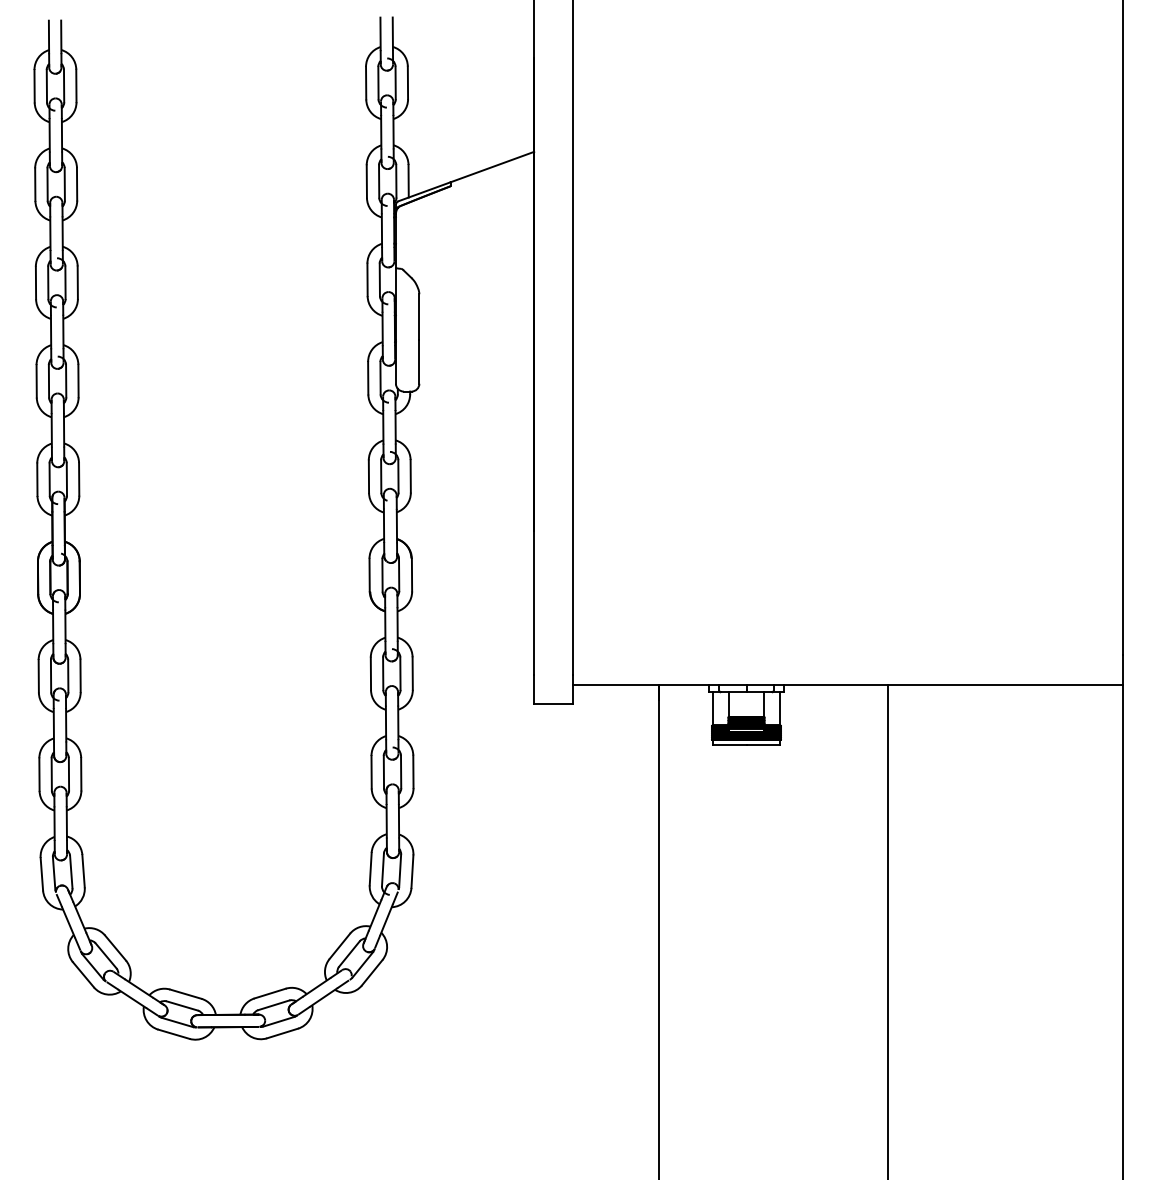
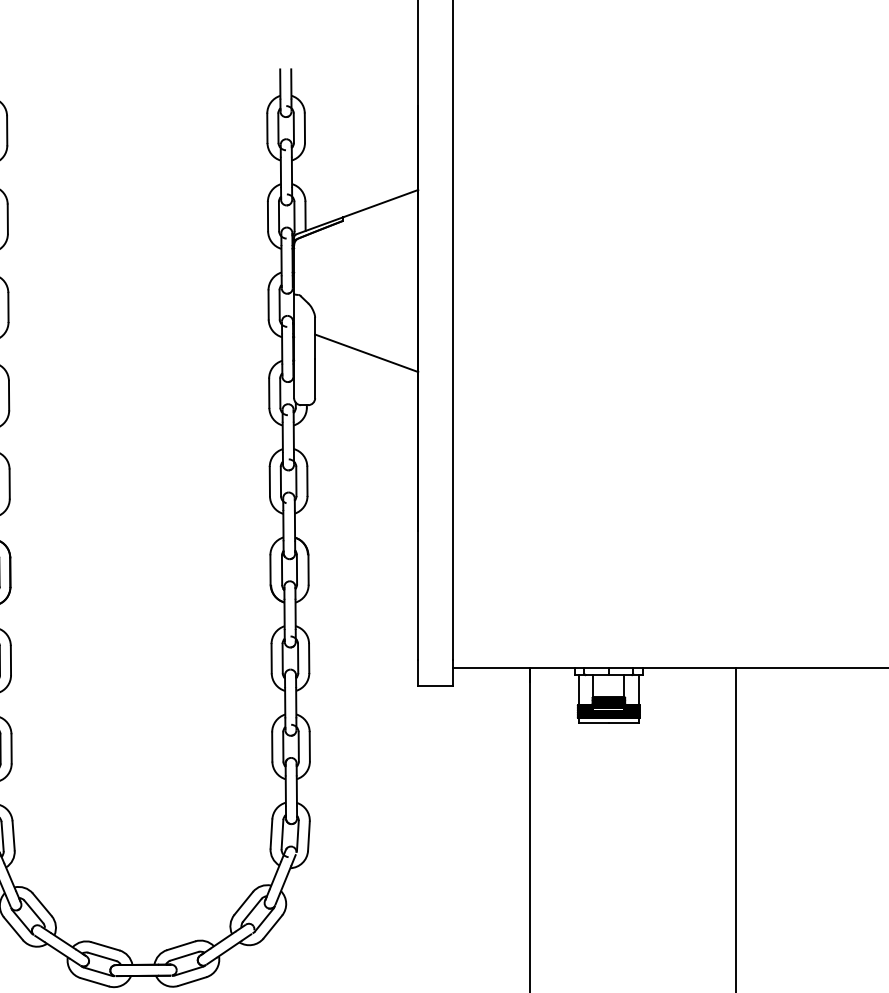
line: (476, 333) -> (366, 353), added

